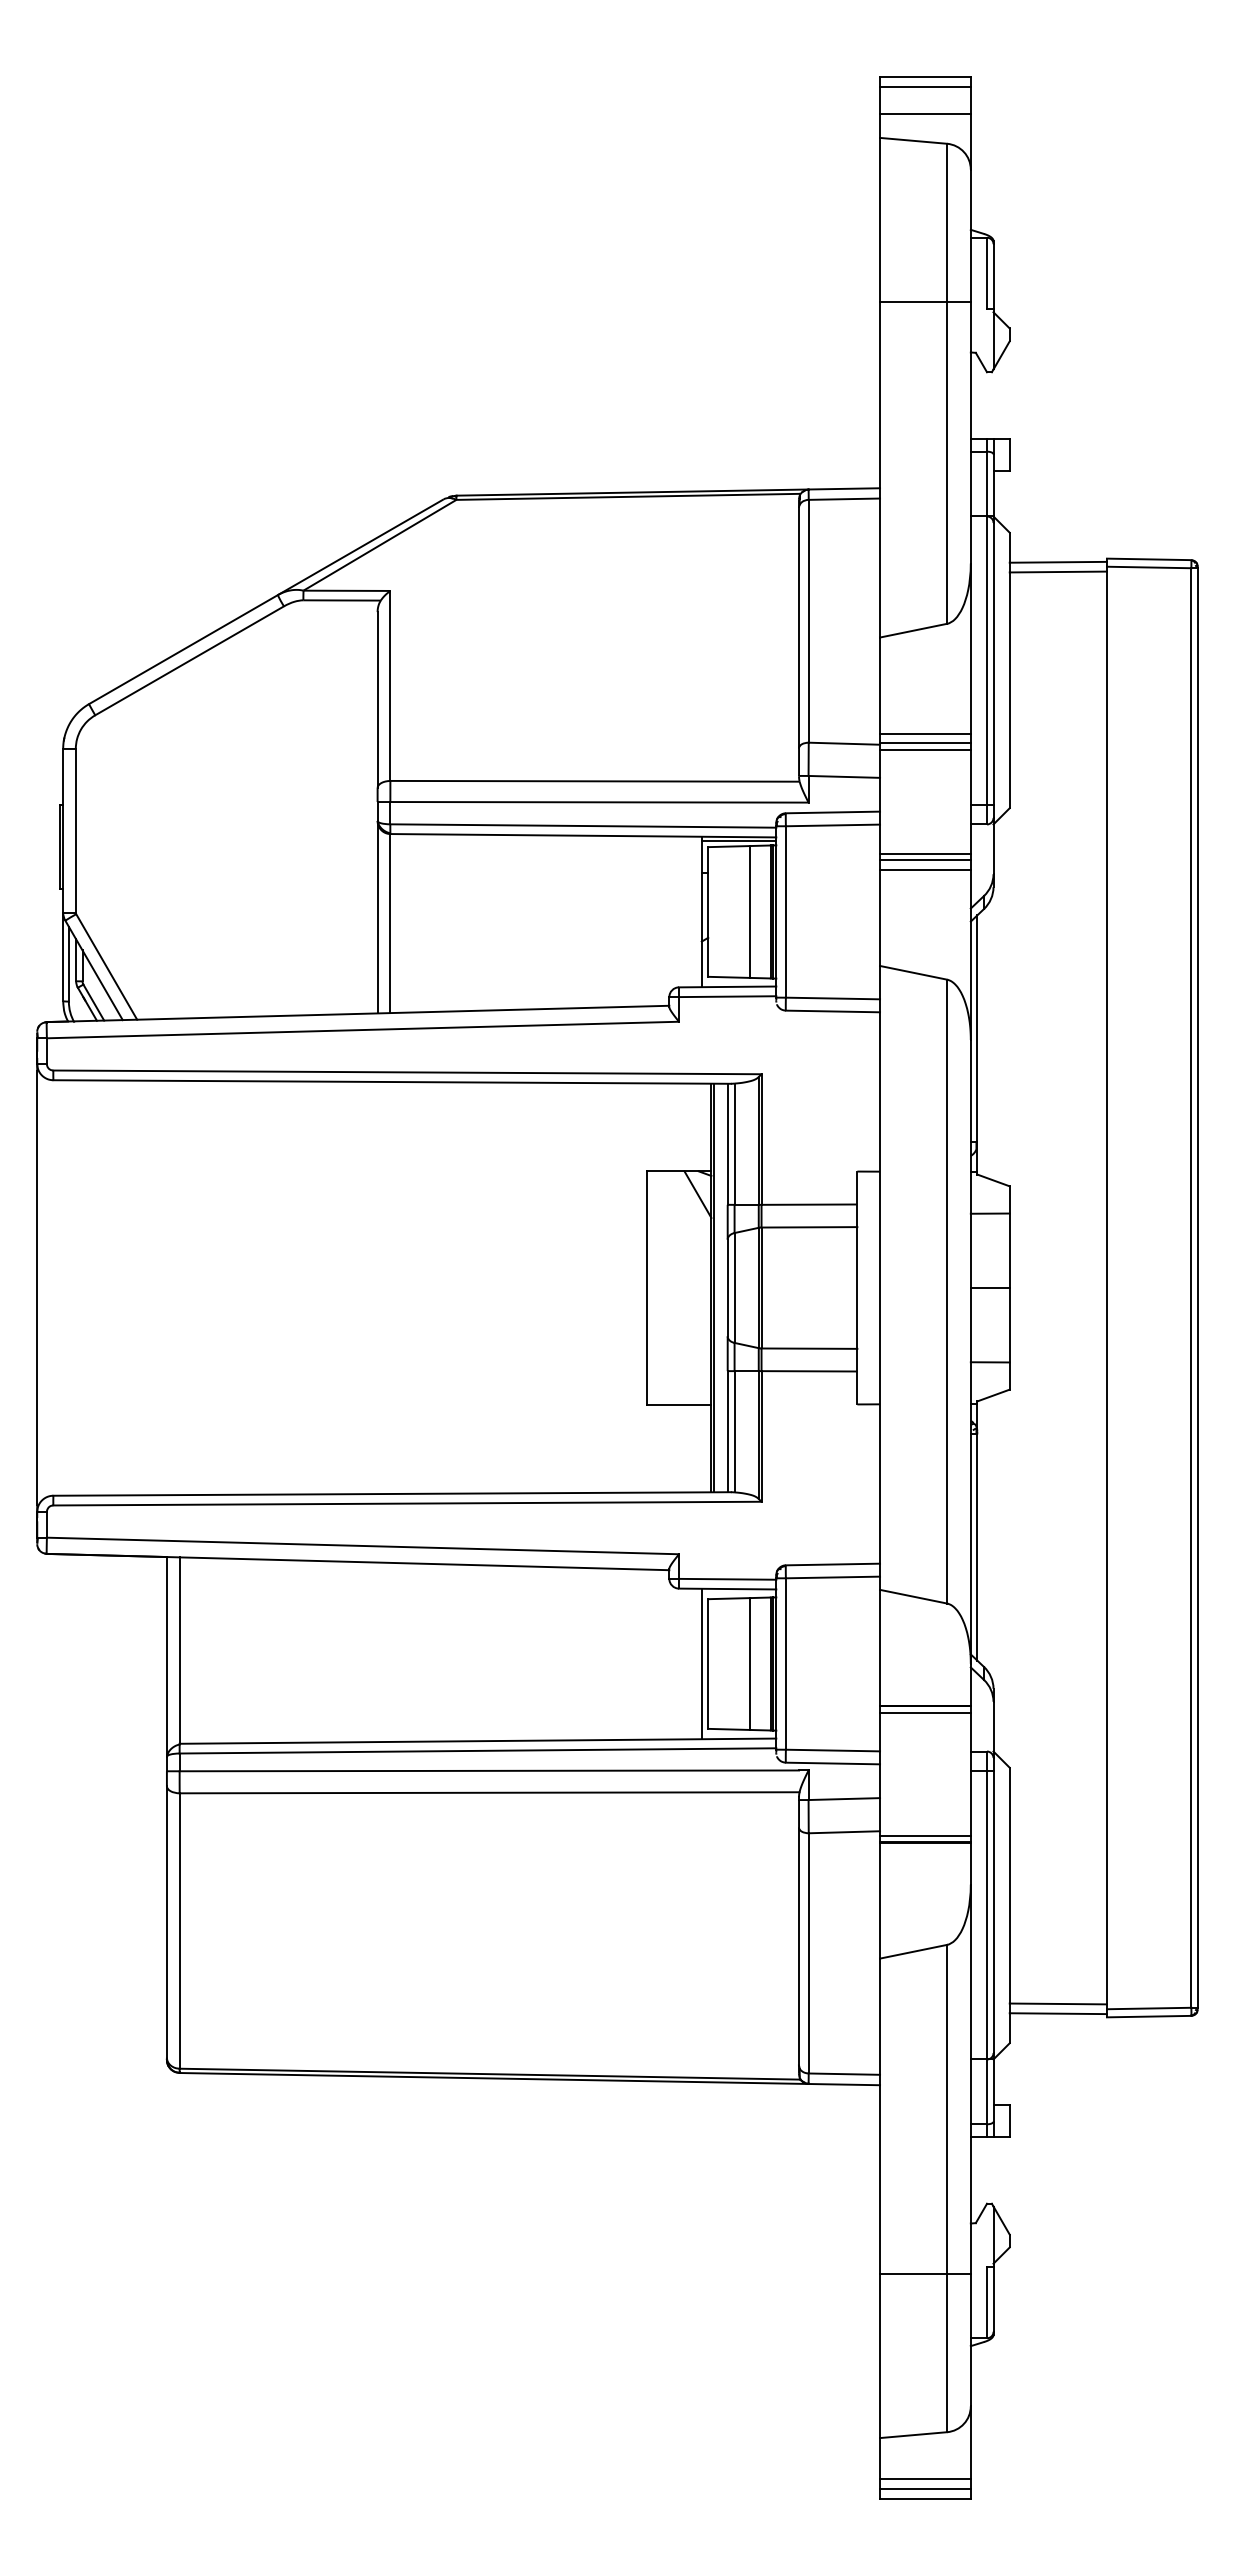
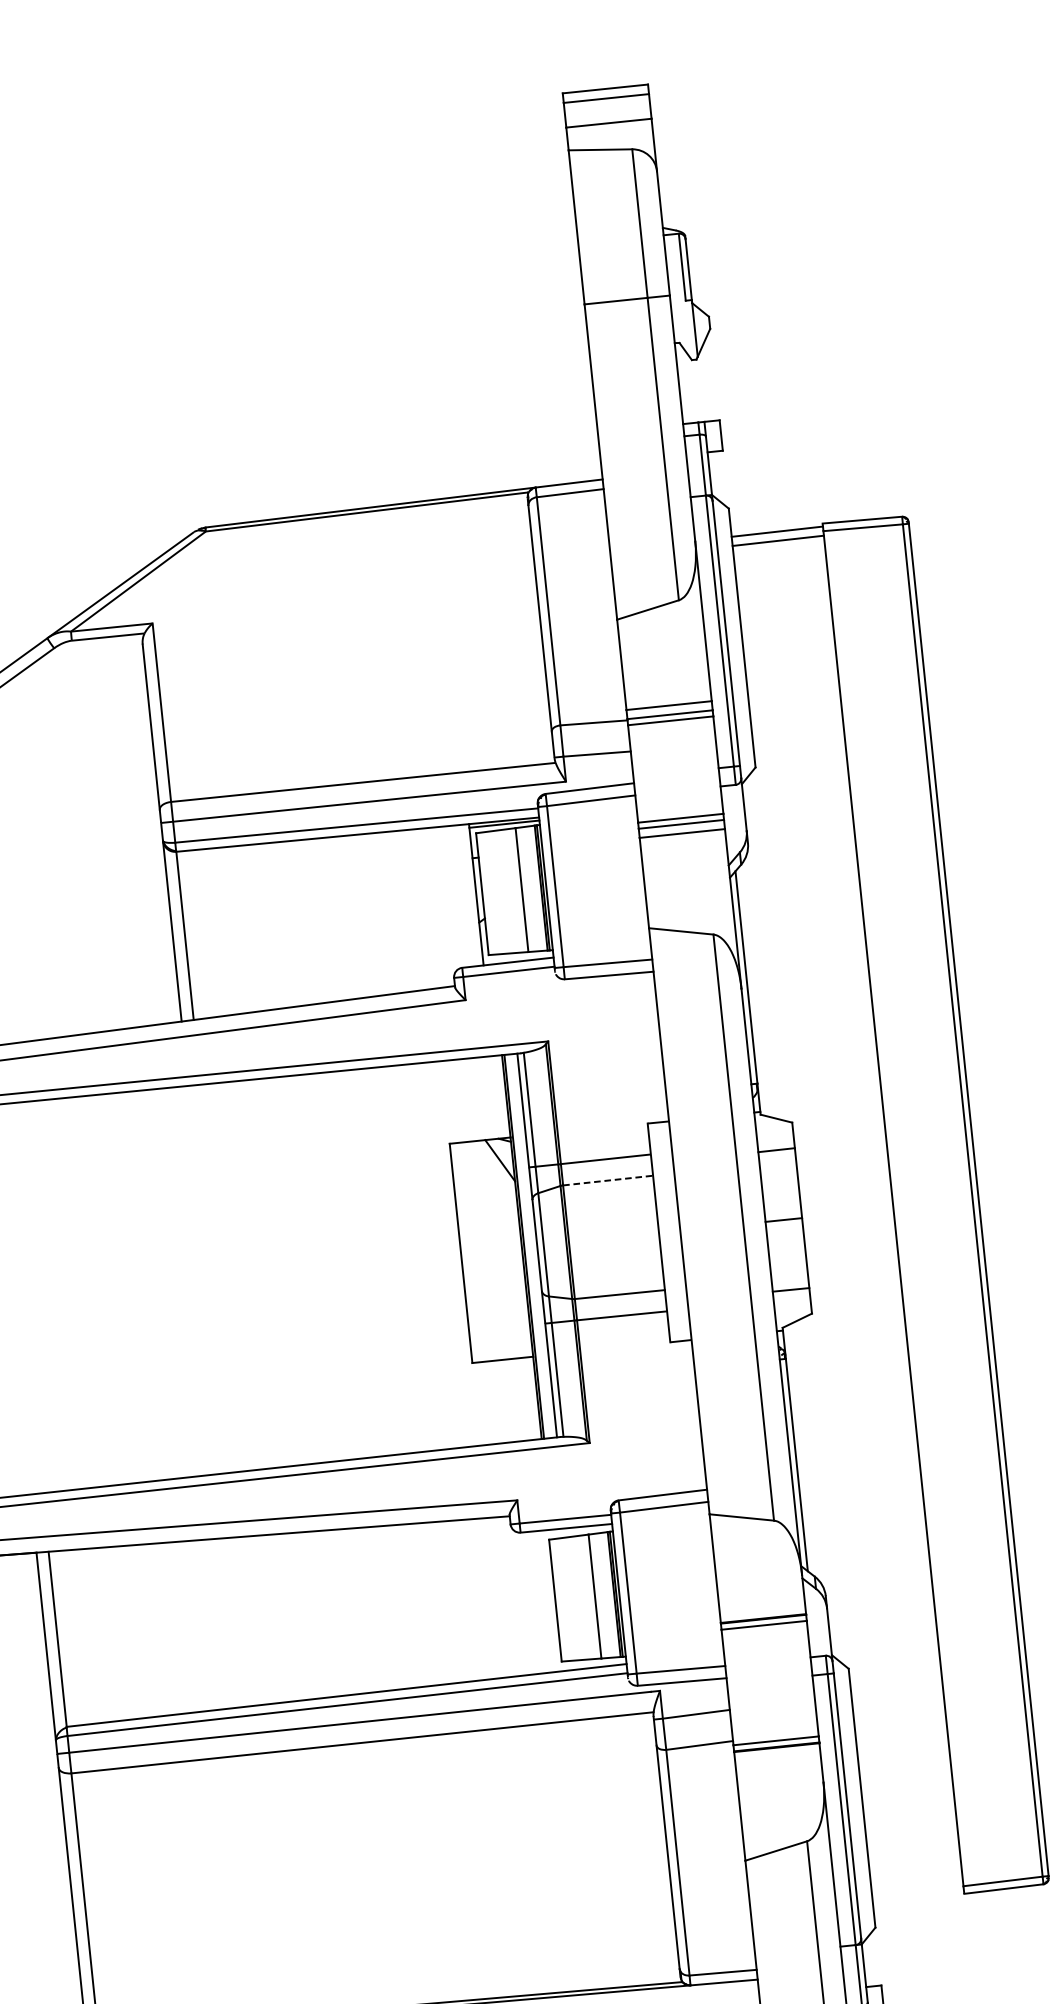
line: (809, 1227) -> (608, 1180), solid -> dashed
line: (701, 1663) -> (549, 1600), removed
line: (1057, 2003) -> (916, 1885), removed
line: (1057, 2013) -> (917, 1895), removed

